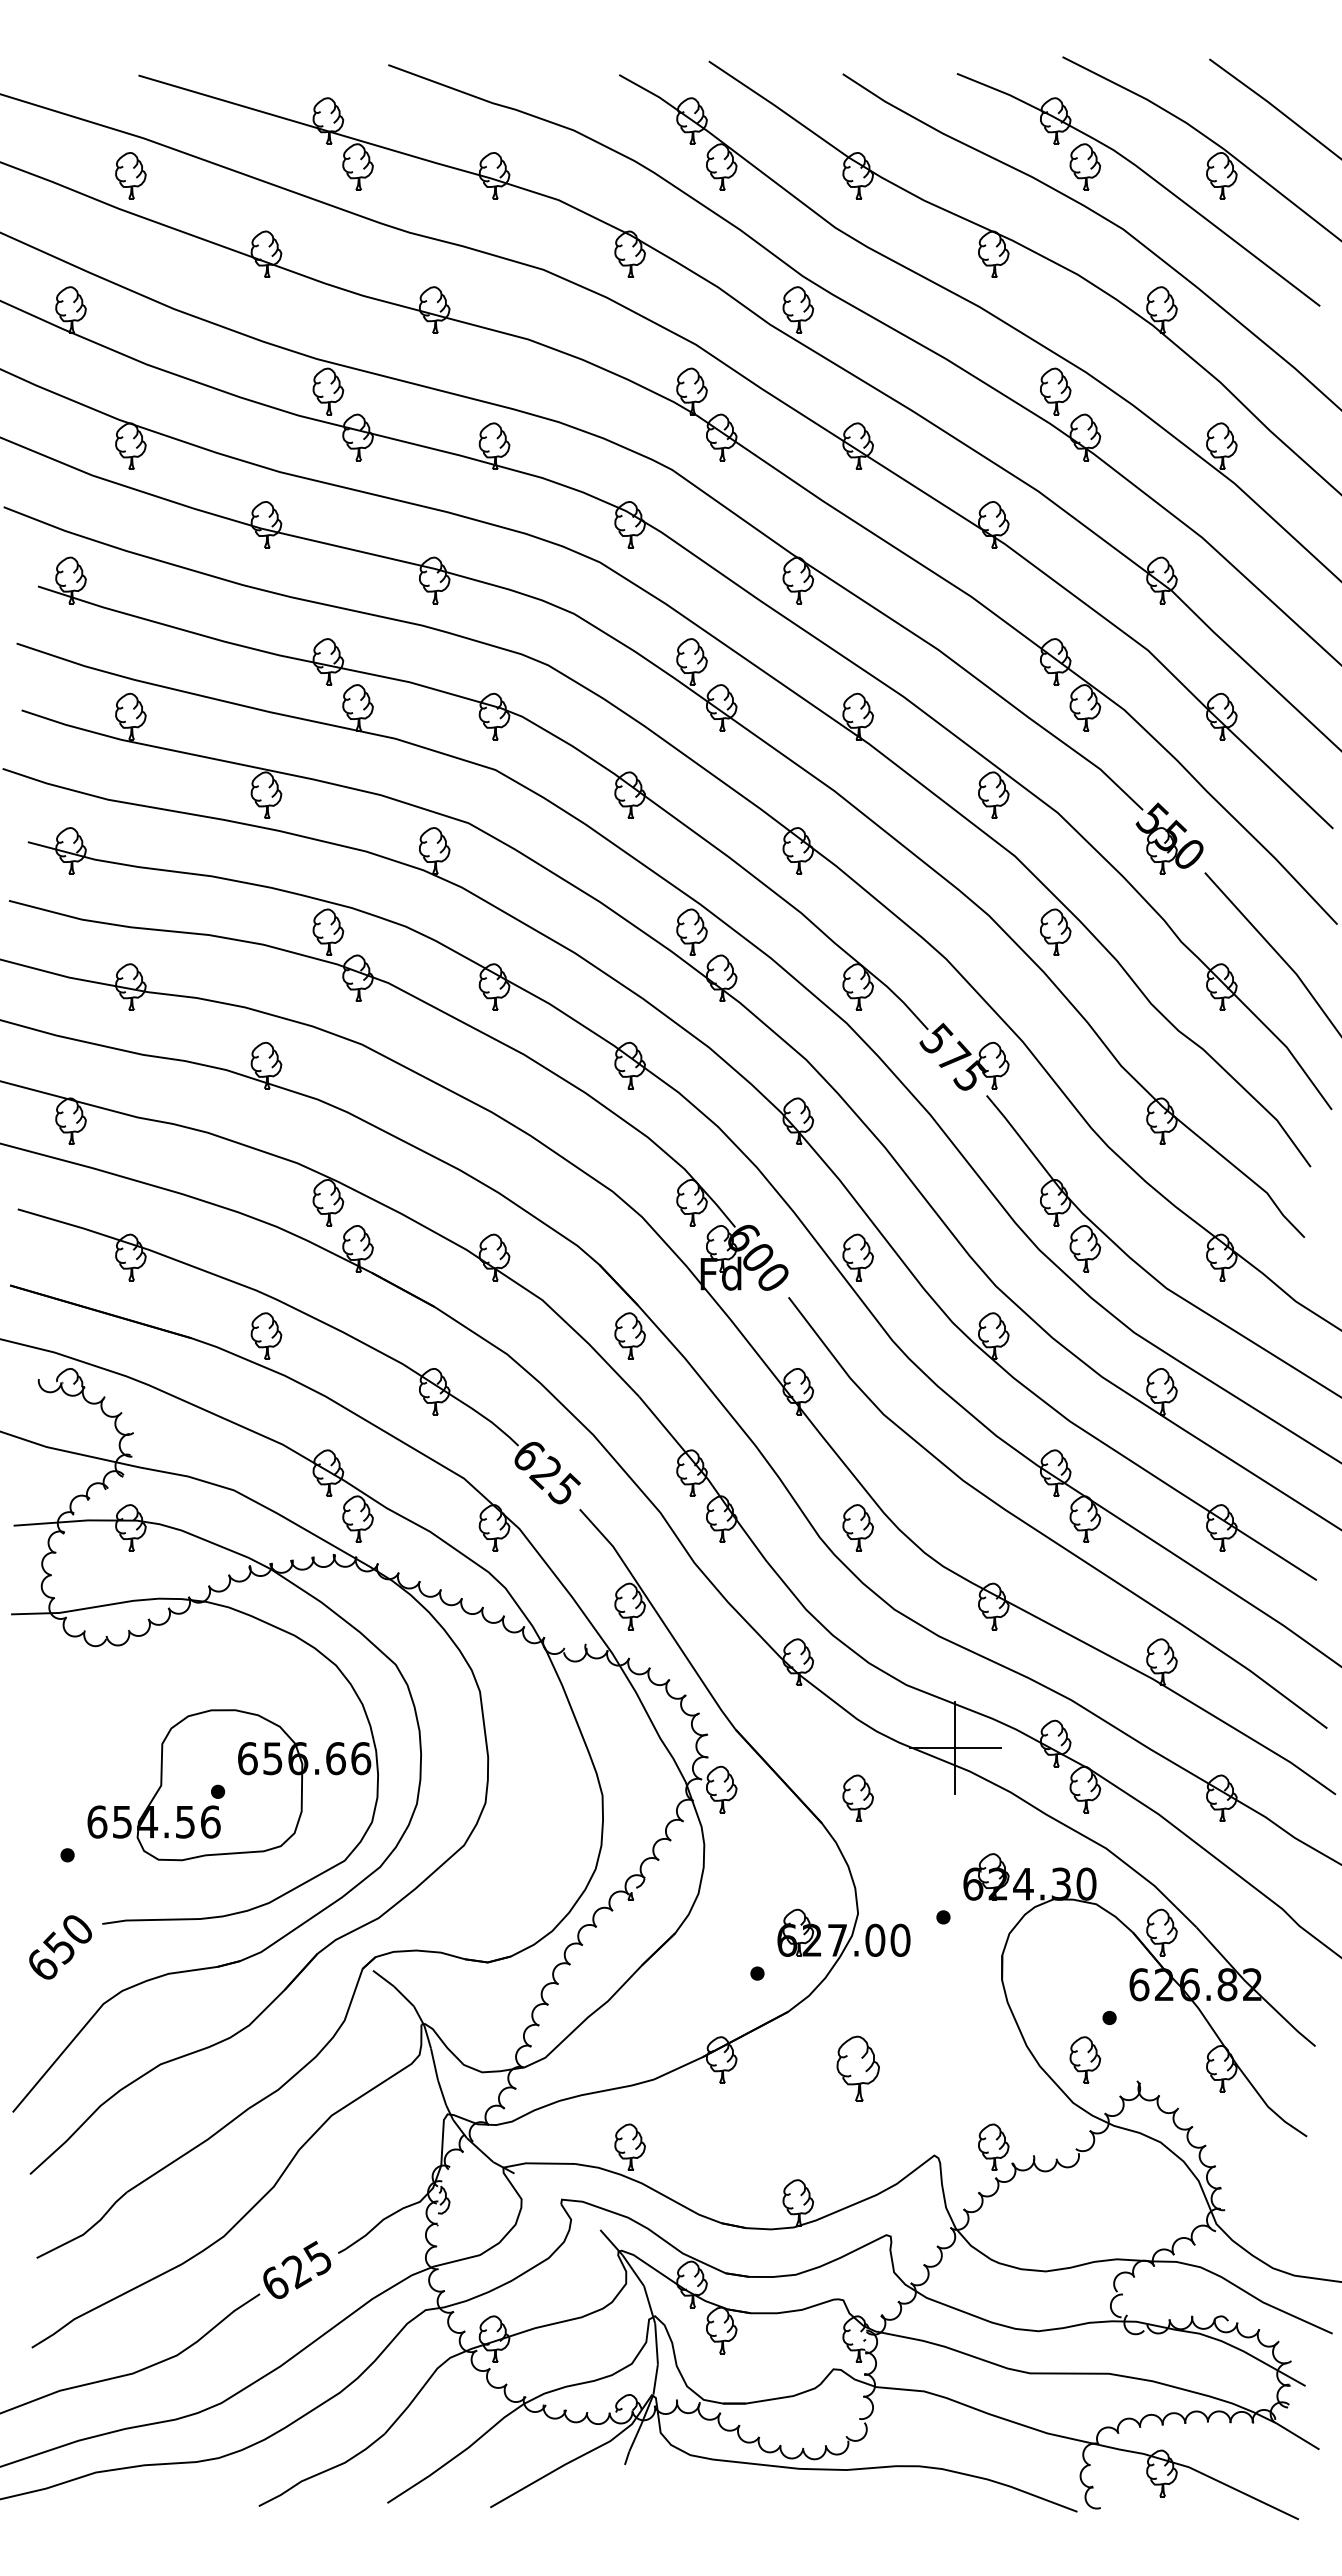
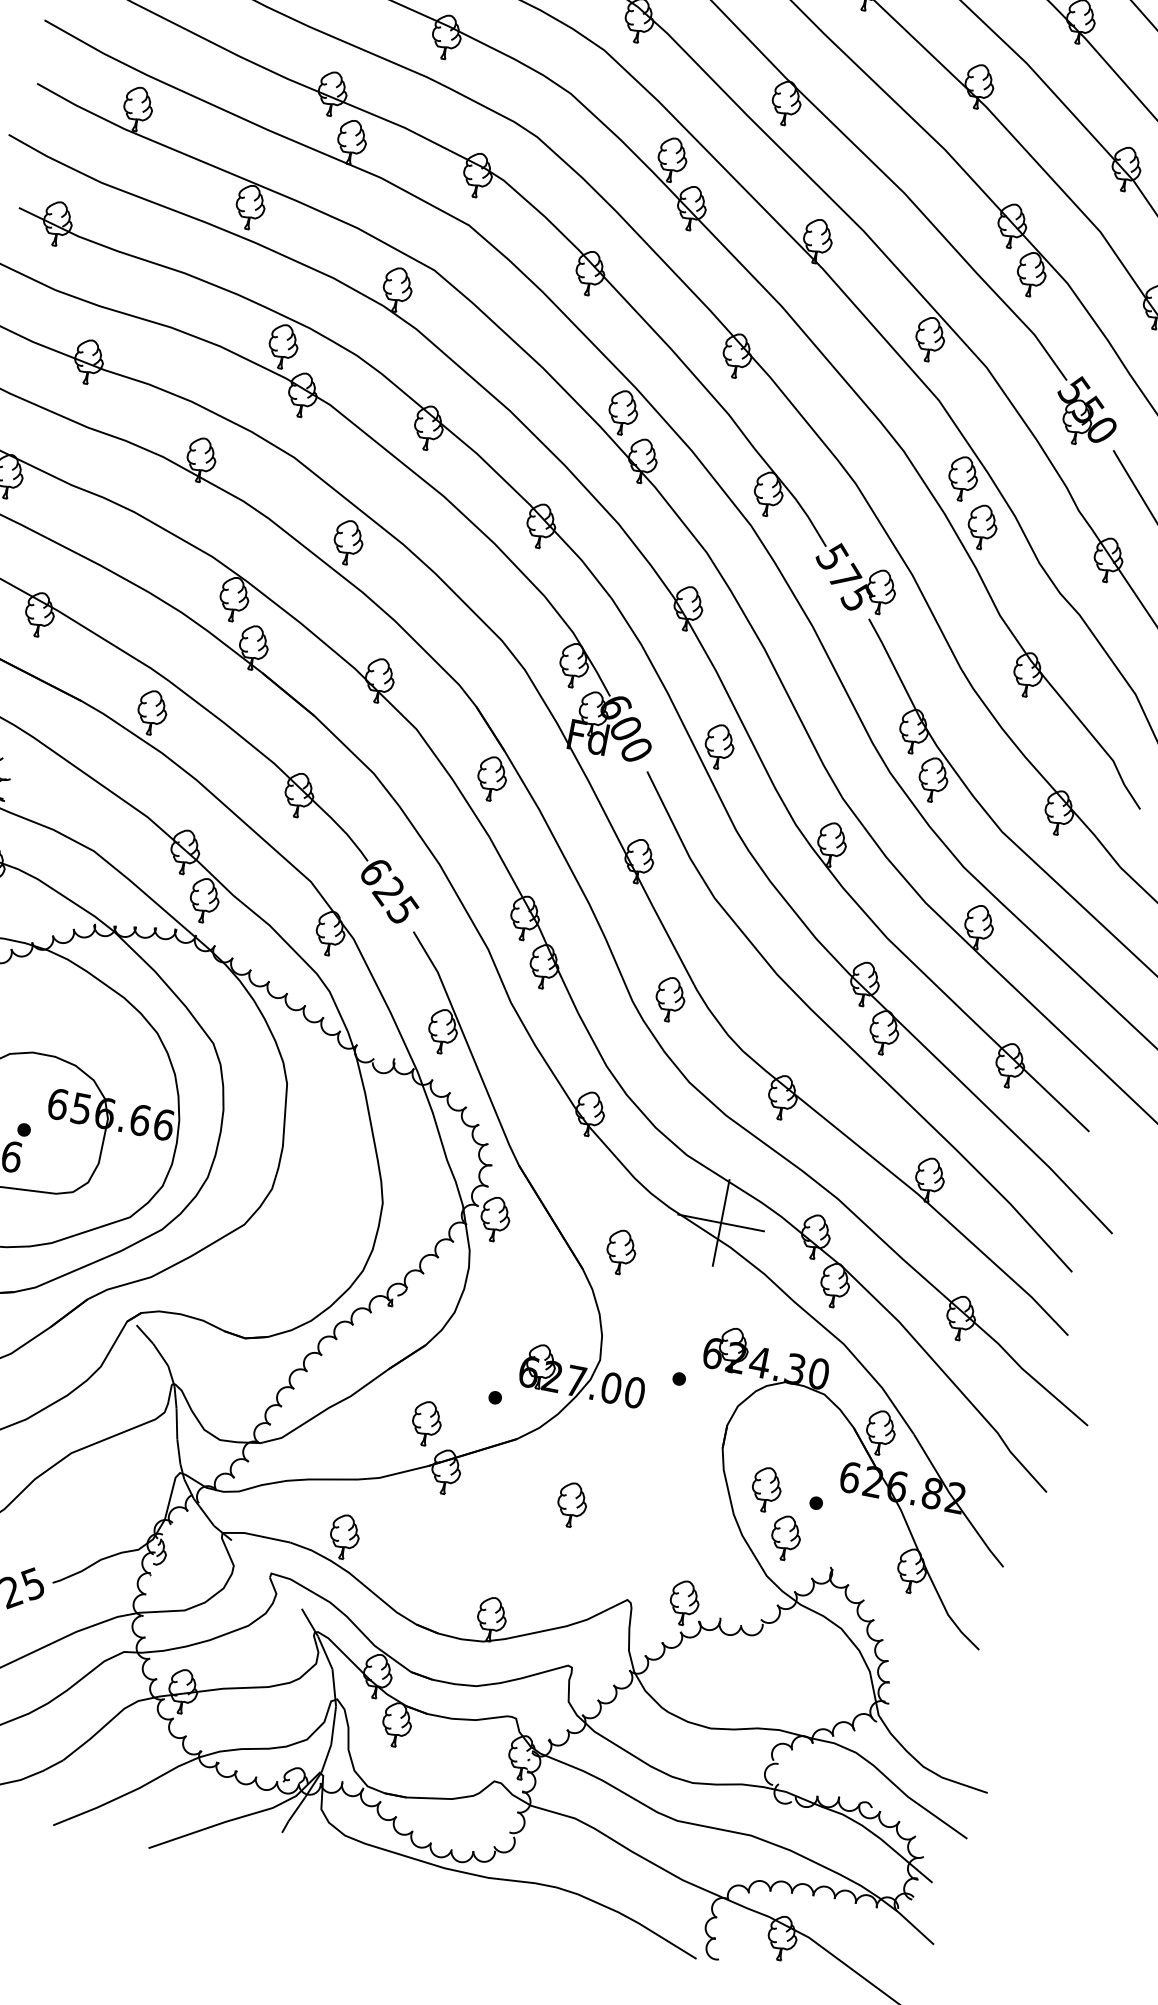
part: (1085, 977) -> (982, 526), added
part: (434, 1120) -> (348, 541), added
part: (691, 2013) -> (426, 1423), added
part: (1055, 2013) -> (766, 1489), added
part: (857, 2068) -> (571, 1504), size x0.71

